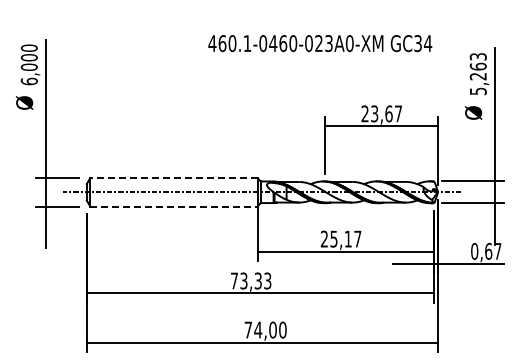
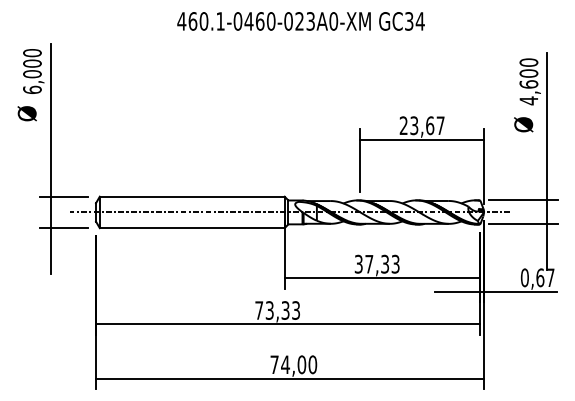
text: (320, 43) -> (301, 21), moved
text: (477, 74) -> (528, 82), 5,263 -> 4,600
line: (173, 178) -> (191, 197), dashed -> solid
line: (173, 206) -> (191, 228), dashed -> solid
text: (341, 238) -> (377, 263), 25,17 -> 37,33

